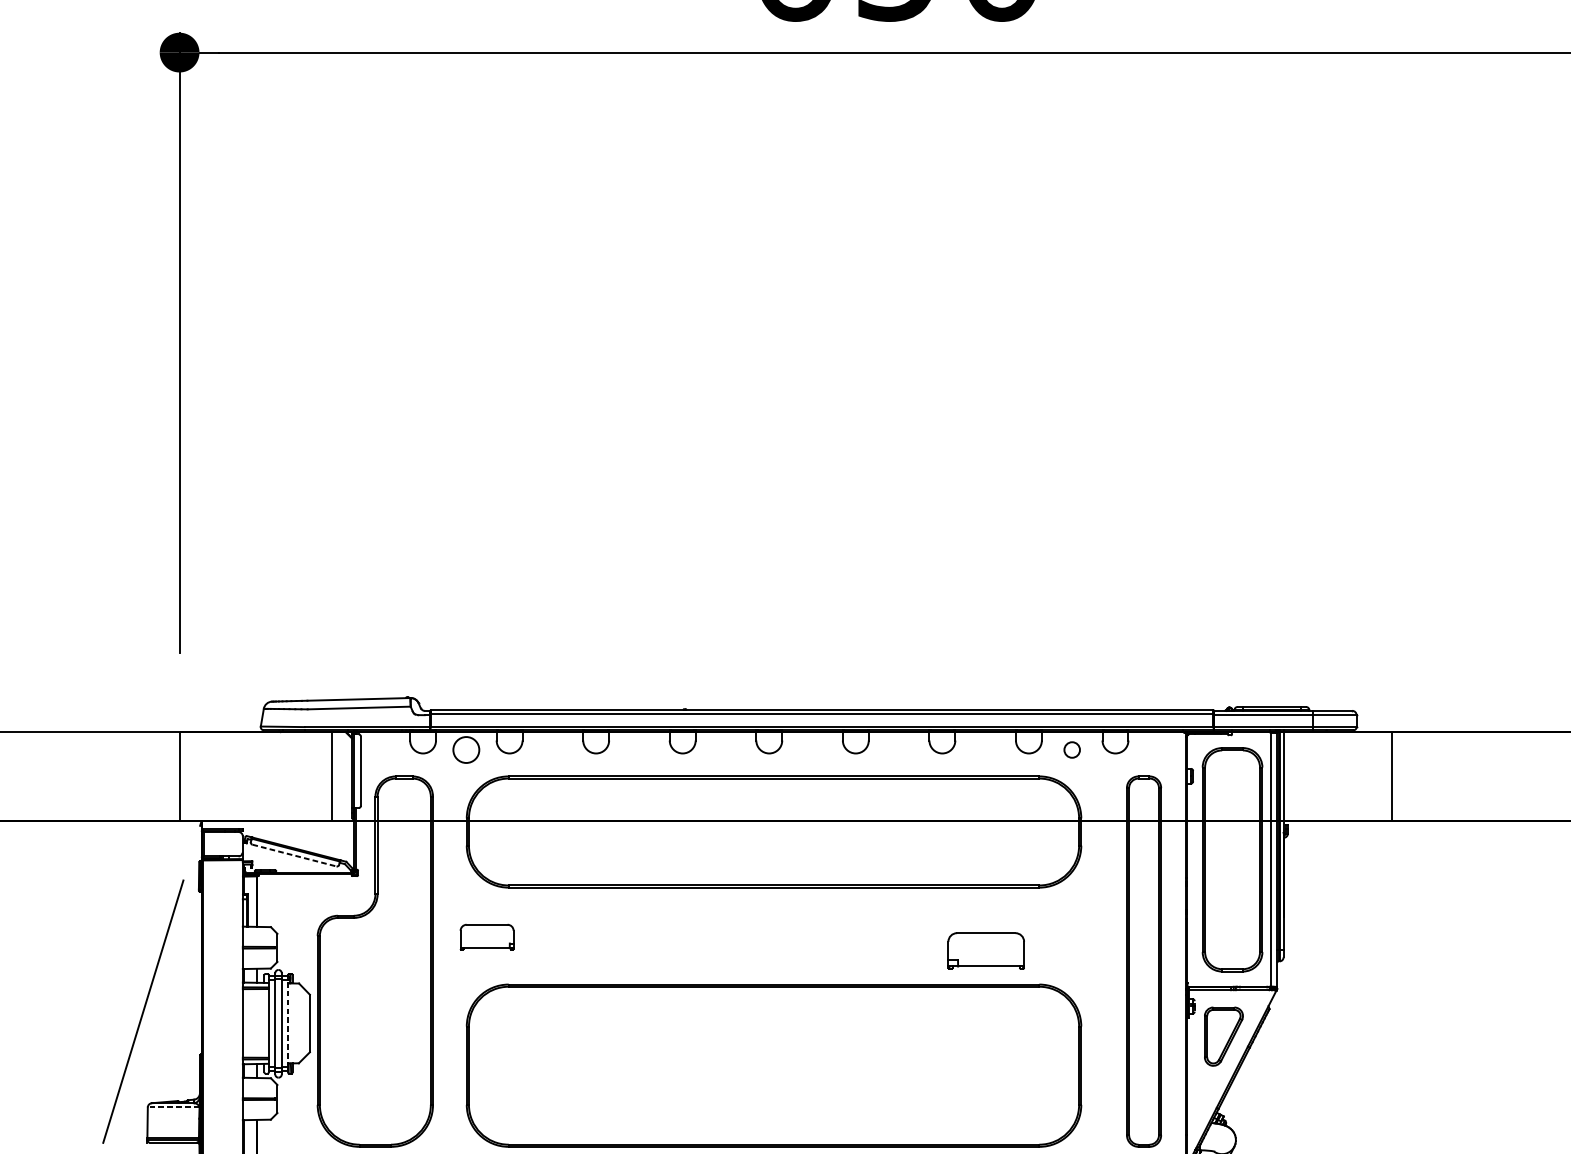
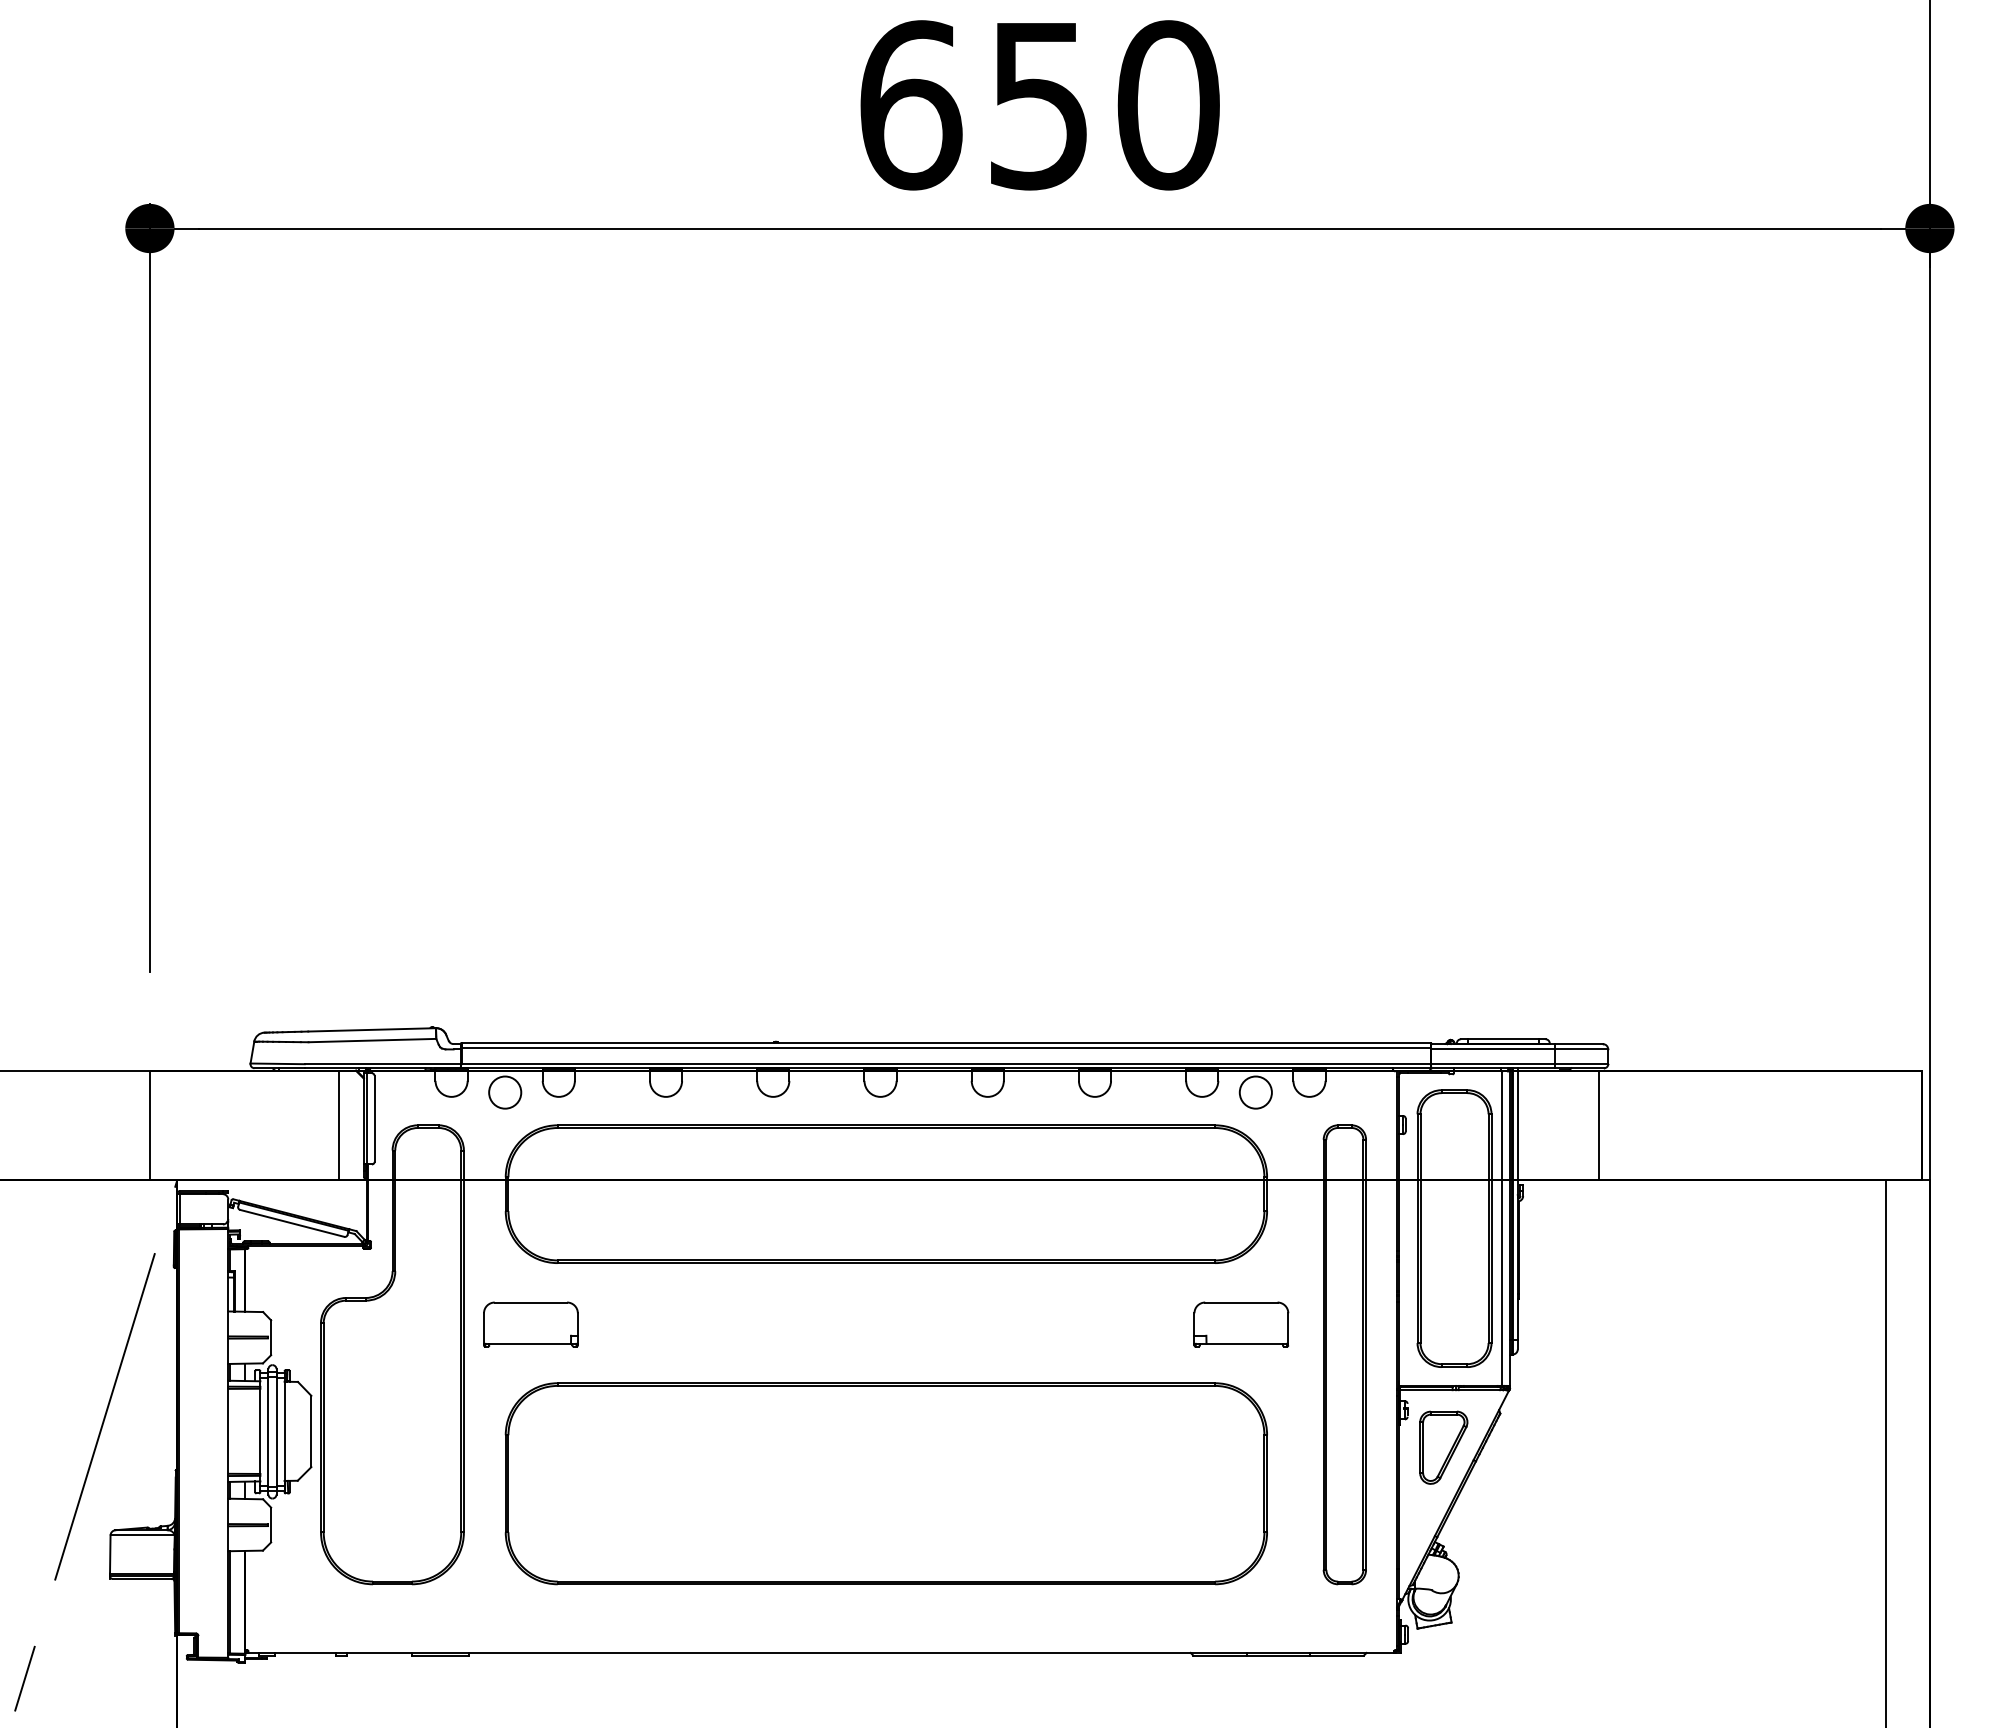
circle: (1071, 749) -> (1255, 1092), size x1.67
line: (1392, 776) -> (1598, 1125), moved
line: (294, 855) -> (292, 1223), dashed -> solid
part: (486, 937) -> (530, 1324), size x1.43
part: (986, 950) -> (1241, 1324), moved
line: (288, 1023) -> (284, 1431), dashed -> solid
line: (173, 1107) -> (142, 1535), dashed -> solid

